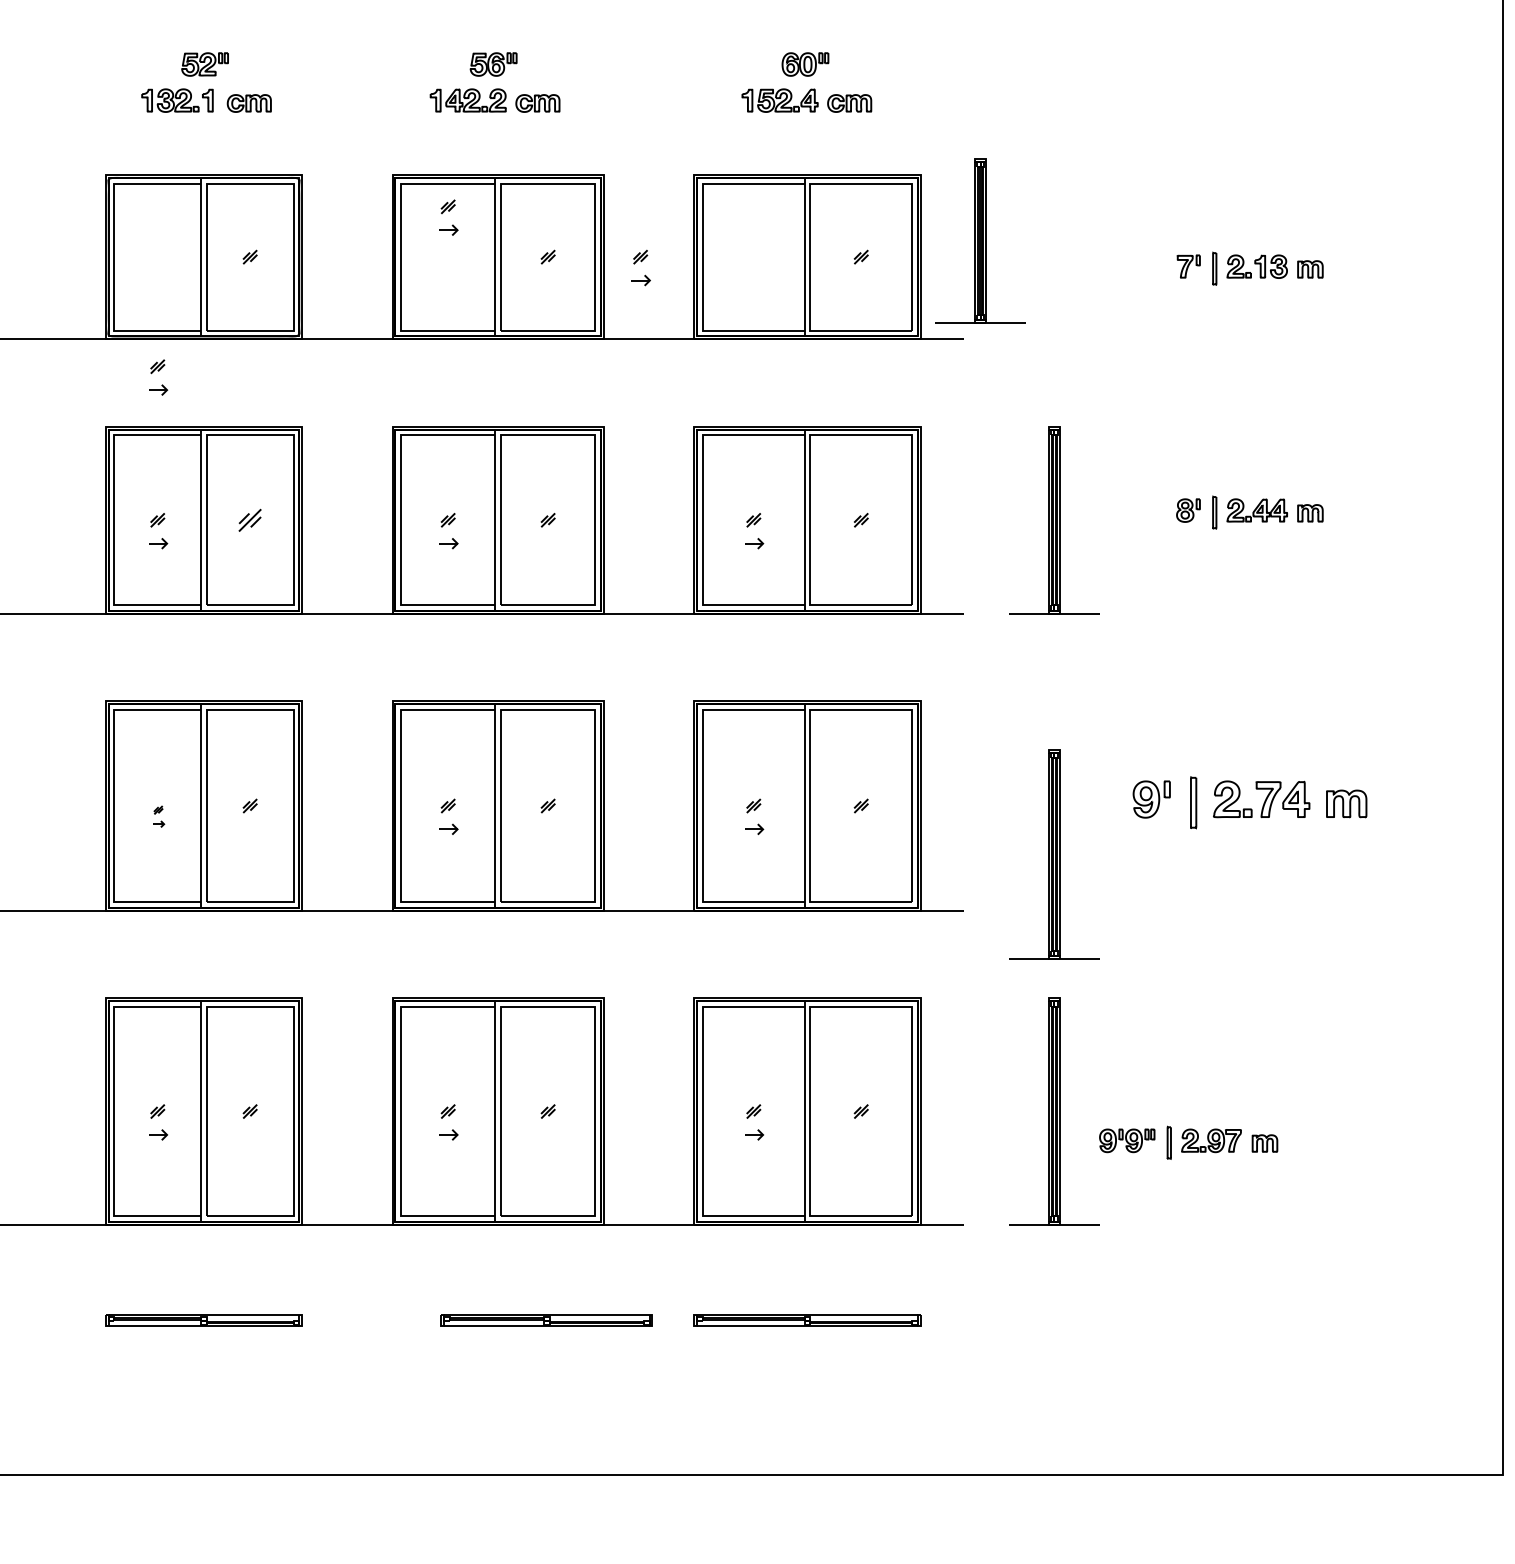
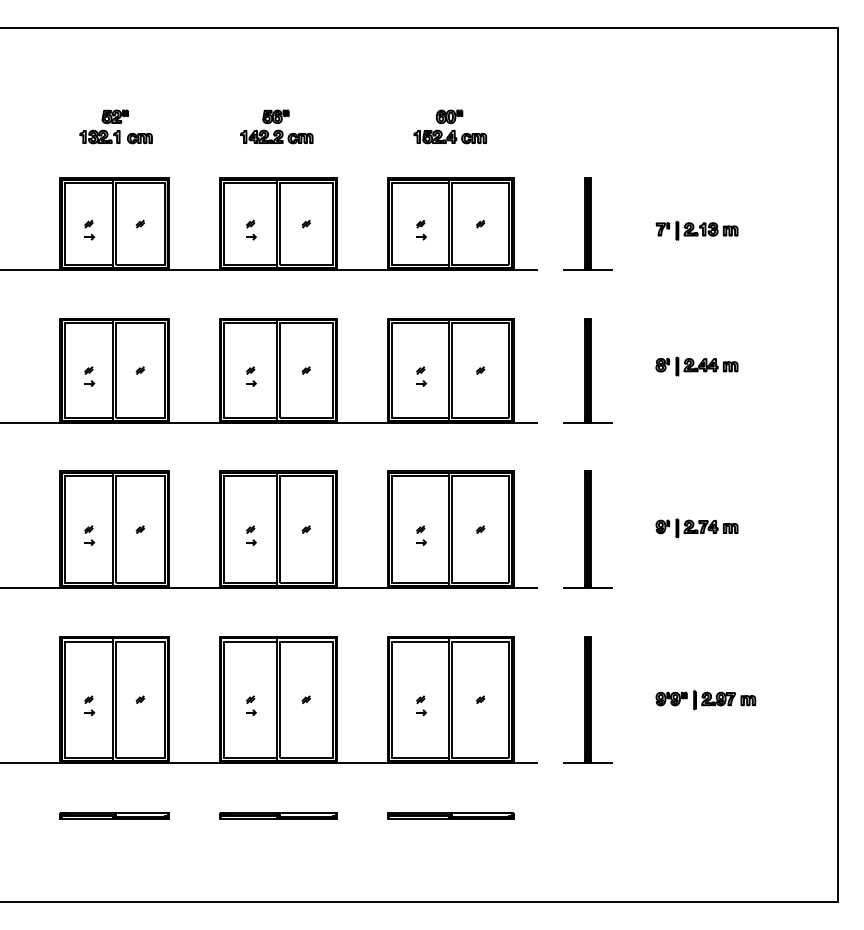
part: (449, 216) -> (251, 229), moved
part: (979, 239) -> (587, 223), moved
part: (641, 268) -> (421, 230), moved
part: (158, 376) -> (89, 229), moved
part: (250, 520) -> (140, 370), size x0.62
part: (1249, 803) -> (696, 528), size x0.62
part: (158, 816) -> (89, 535), size x1.67
part: (1053, 854) -> (587, 529), moved
part: (1187, 1143) -> (705, 700), moved
part: (546, 1319) -> (278, 815), moved

